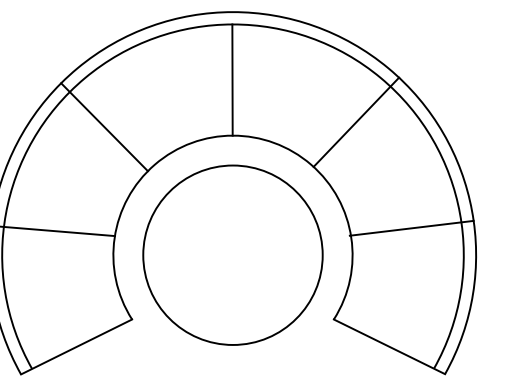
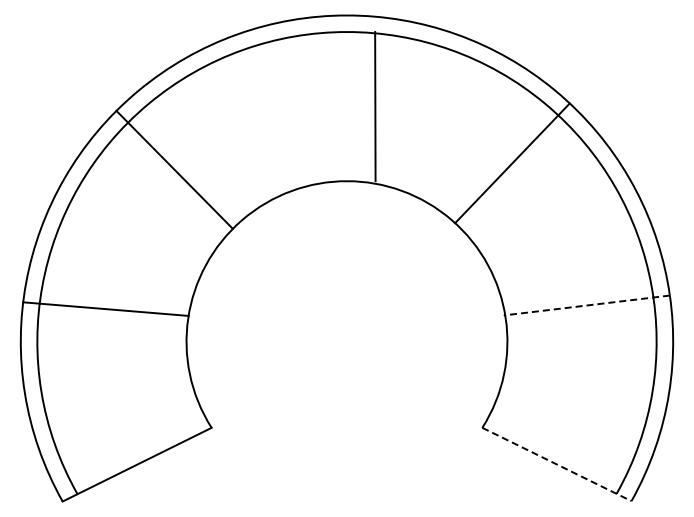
line: (232, 79) -> (375, 106), moved
line: (411, 228) -> (586, 305), solid -> dashed
circle: (232, 255) -> (346, 341), removed
line: (389, 346) -> (557, 464), solid -> dashed

